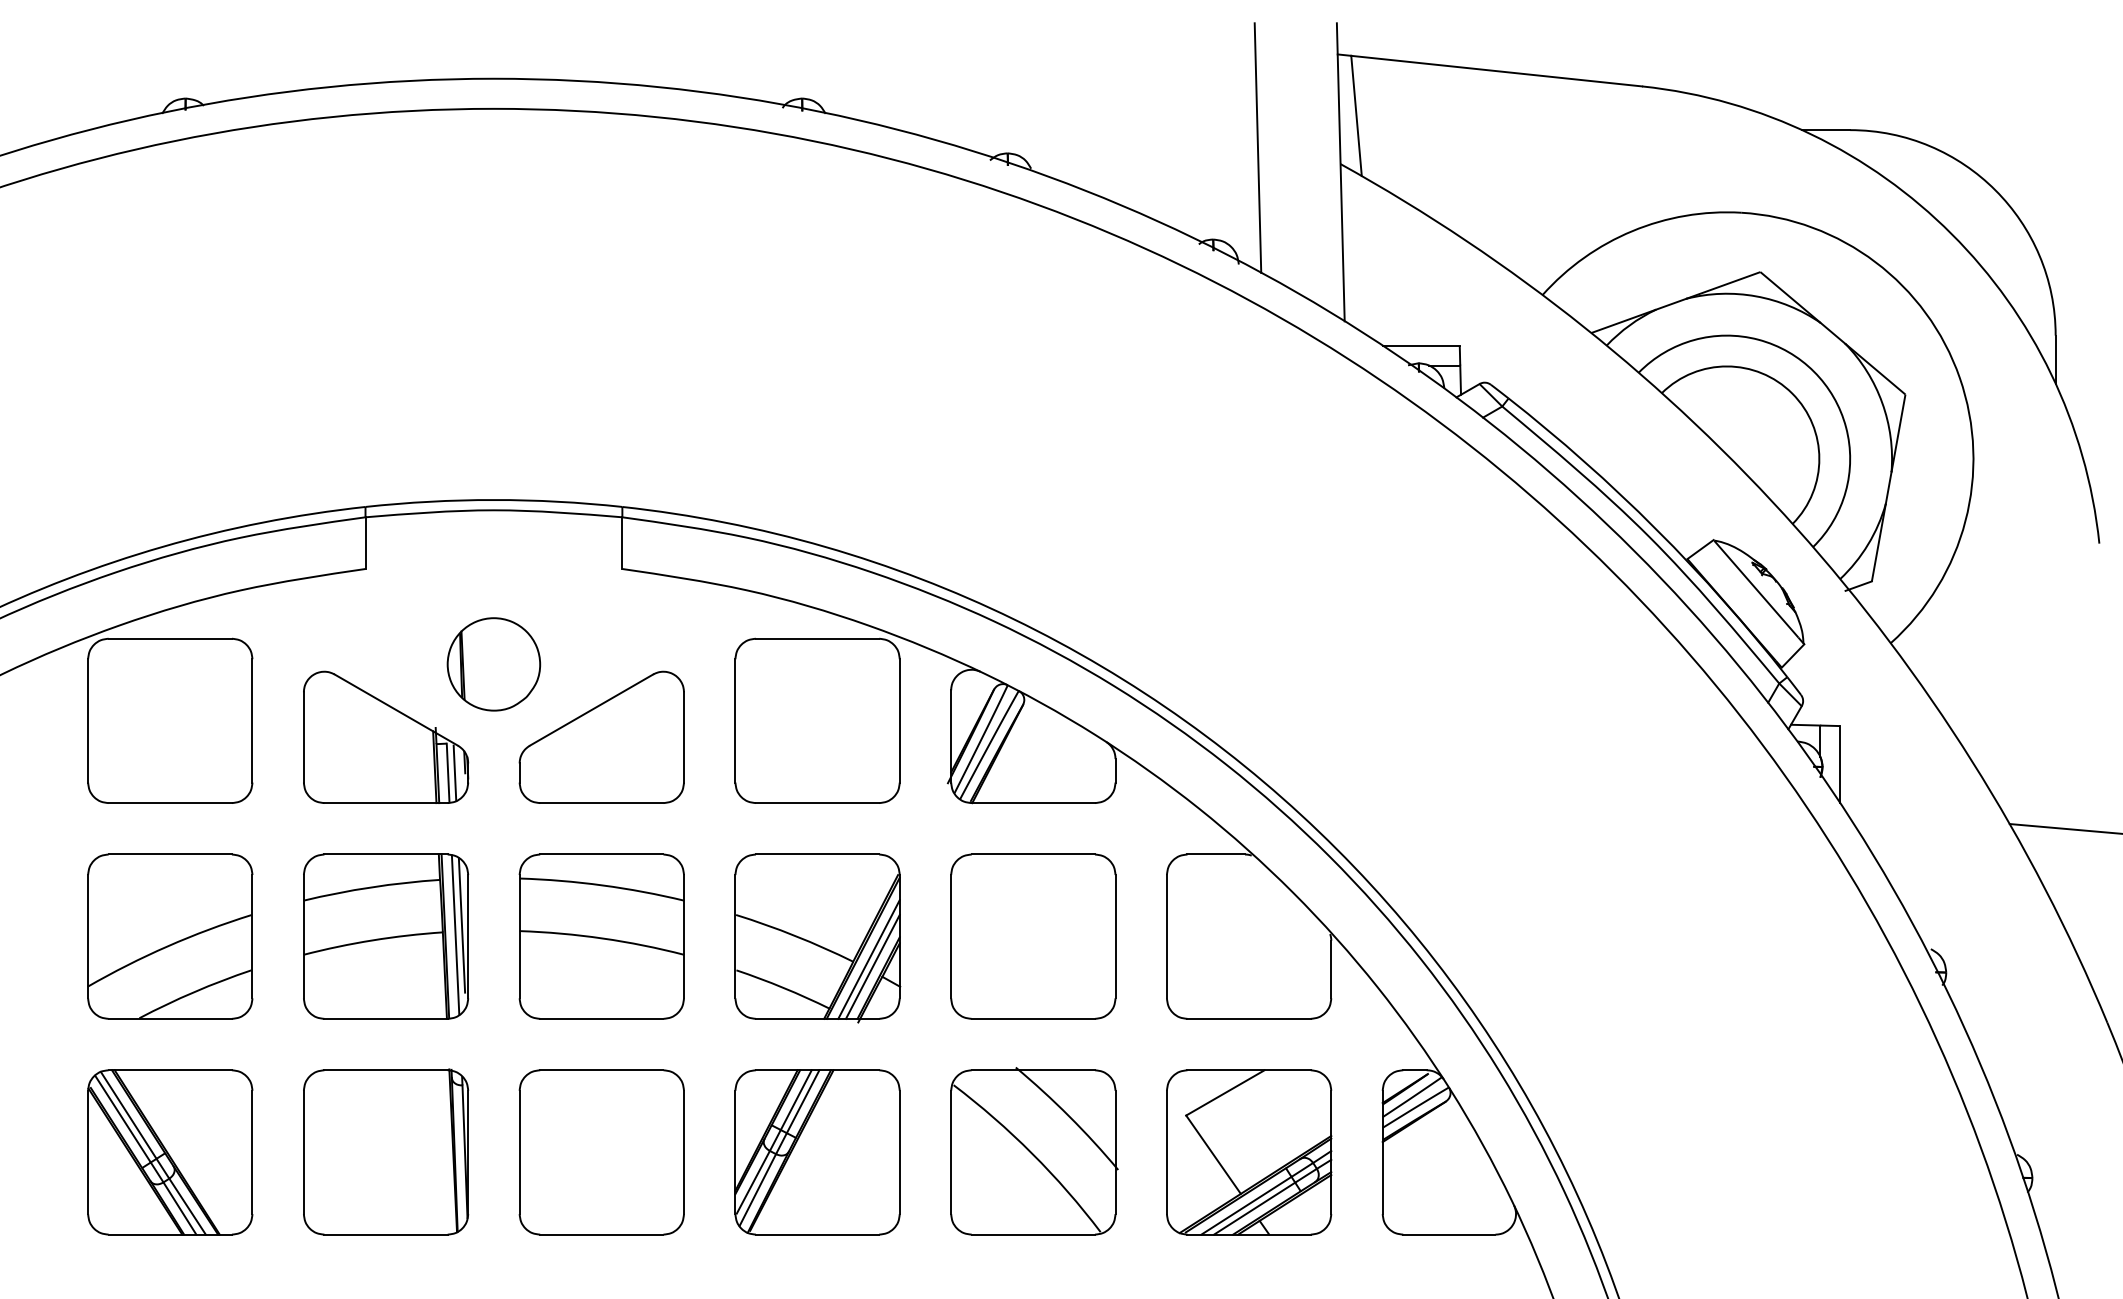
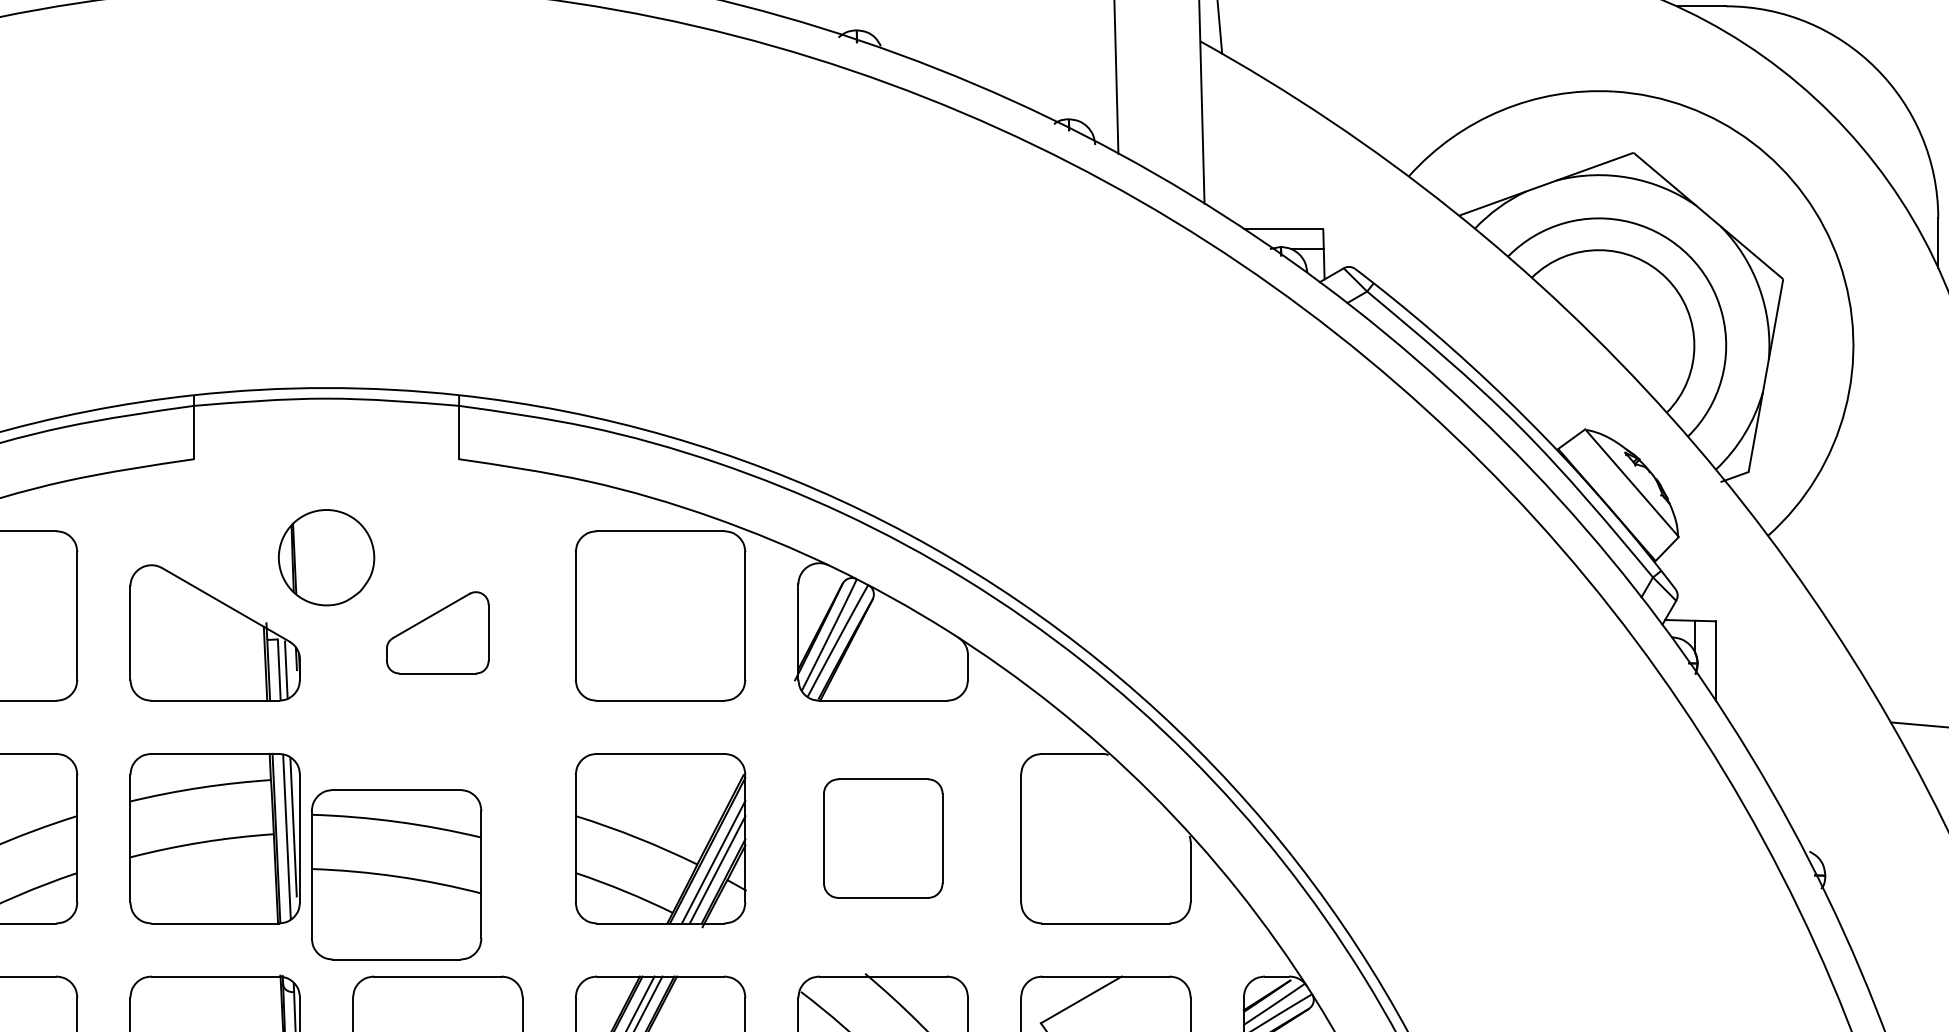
part: (601, 736) -> (437, 632), size x0.6
part: (601, 936) -> (396, 874), moved
part: (1033, 936) -> (883, 838), size x0.7

